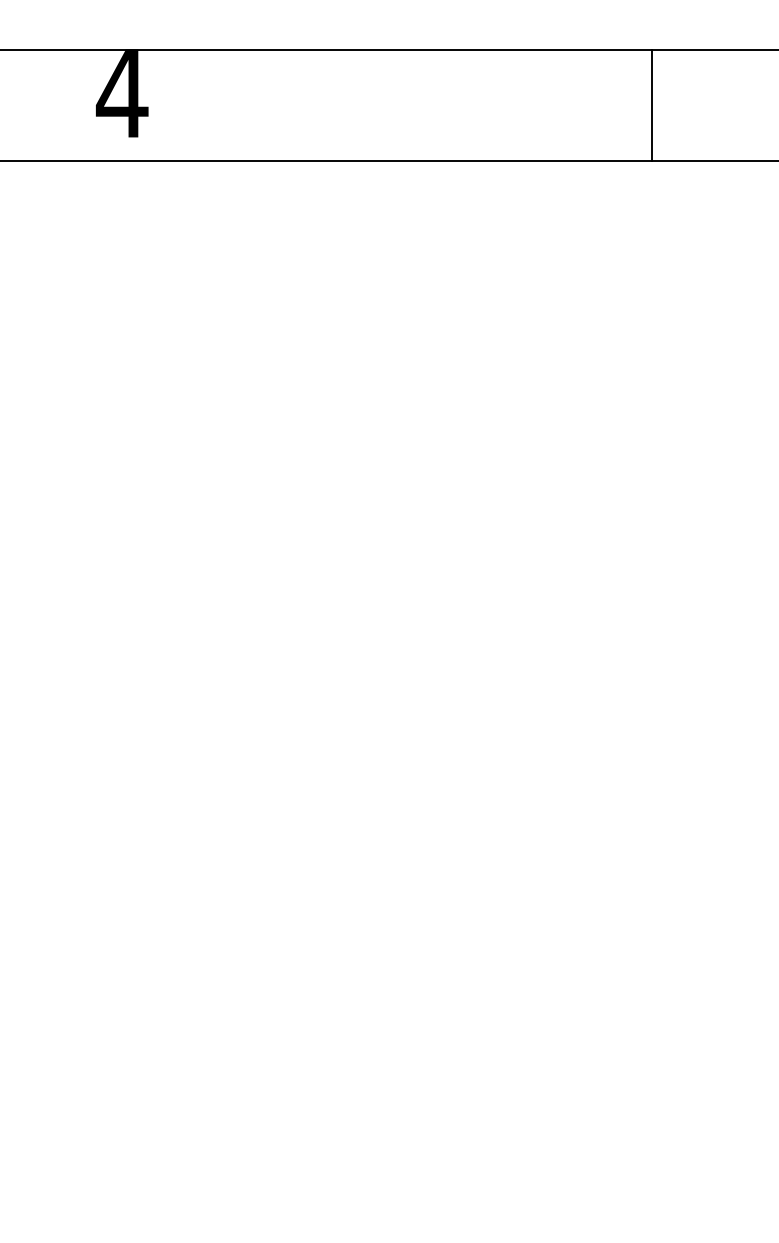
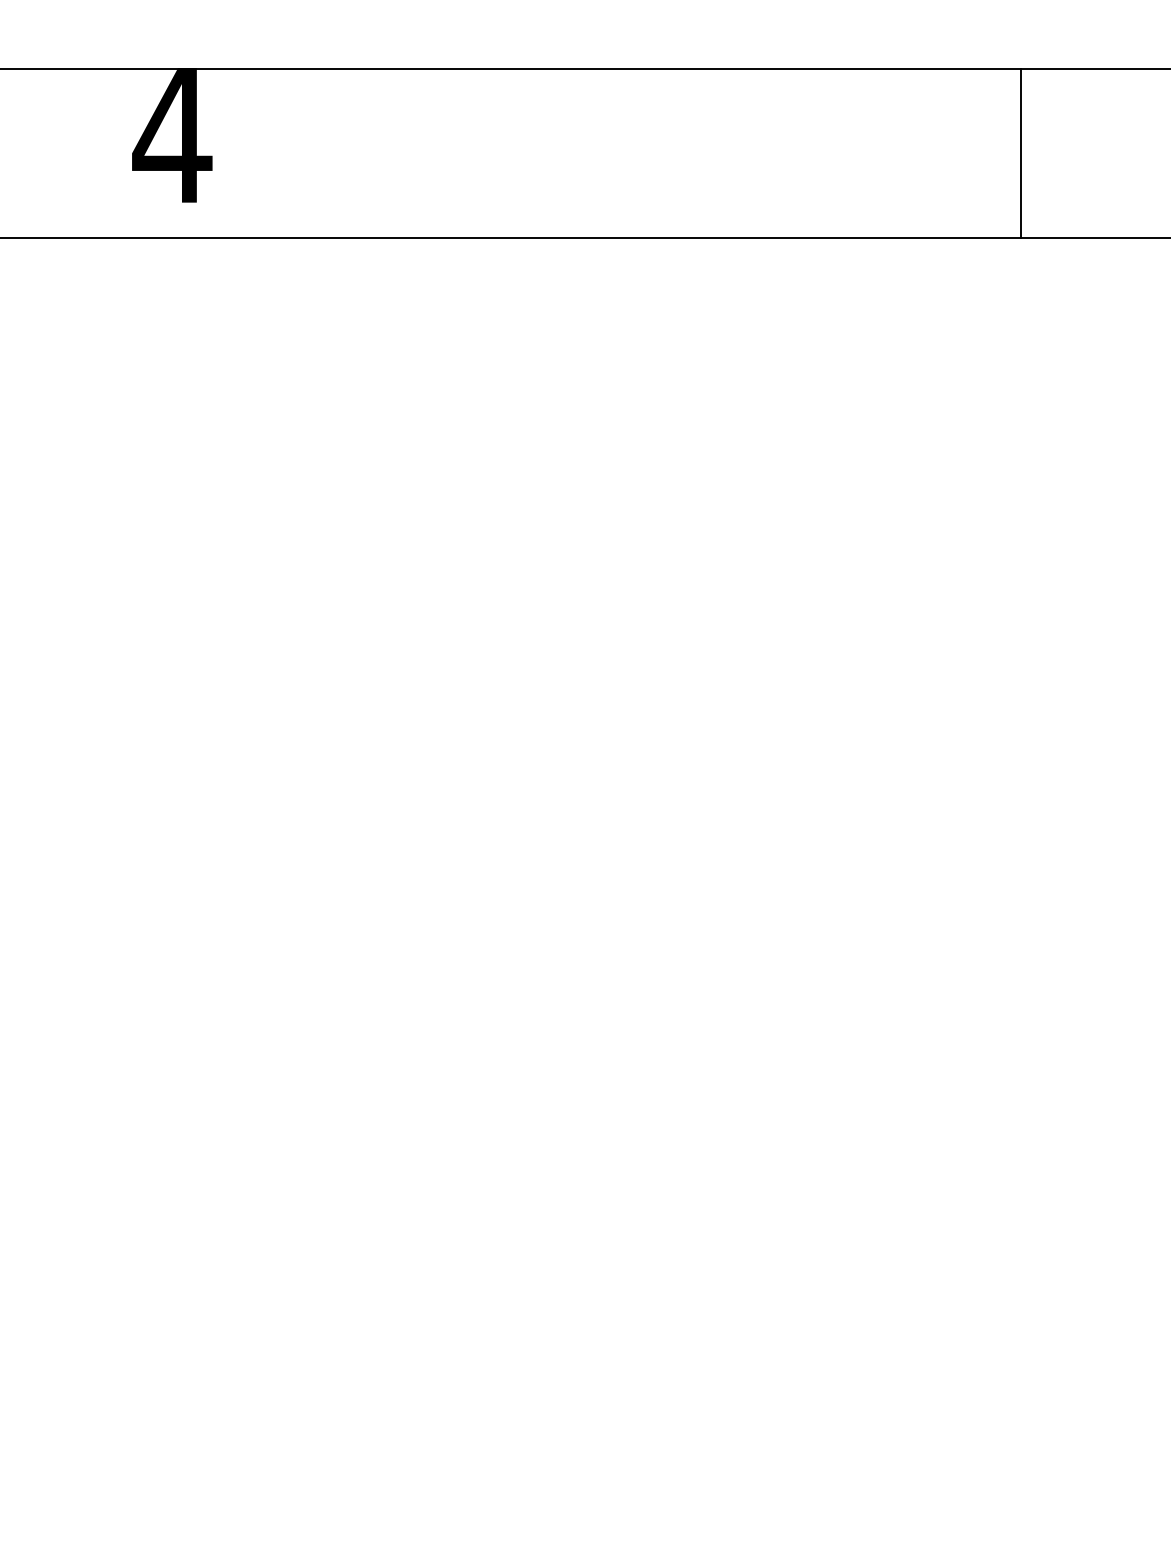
line: (651, 104) -> (1020, 152), moved

